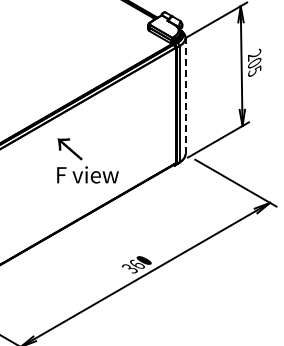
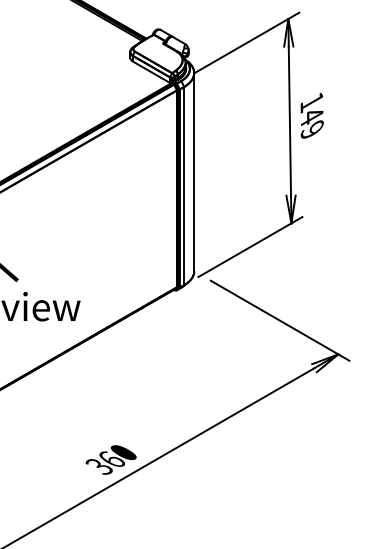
text: (254, 62) -> (311, 114), 205 -> 149
line: (185, 95) -> (194, 171), dashed -> solid

